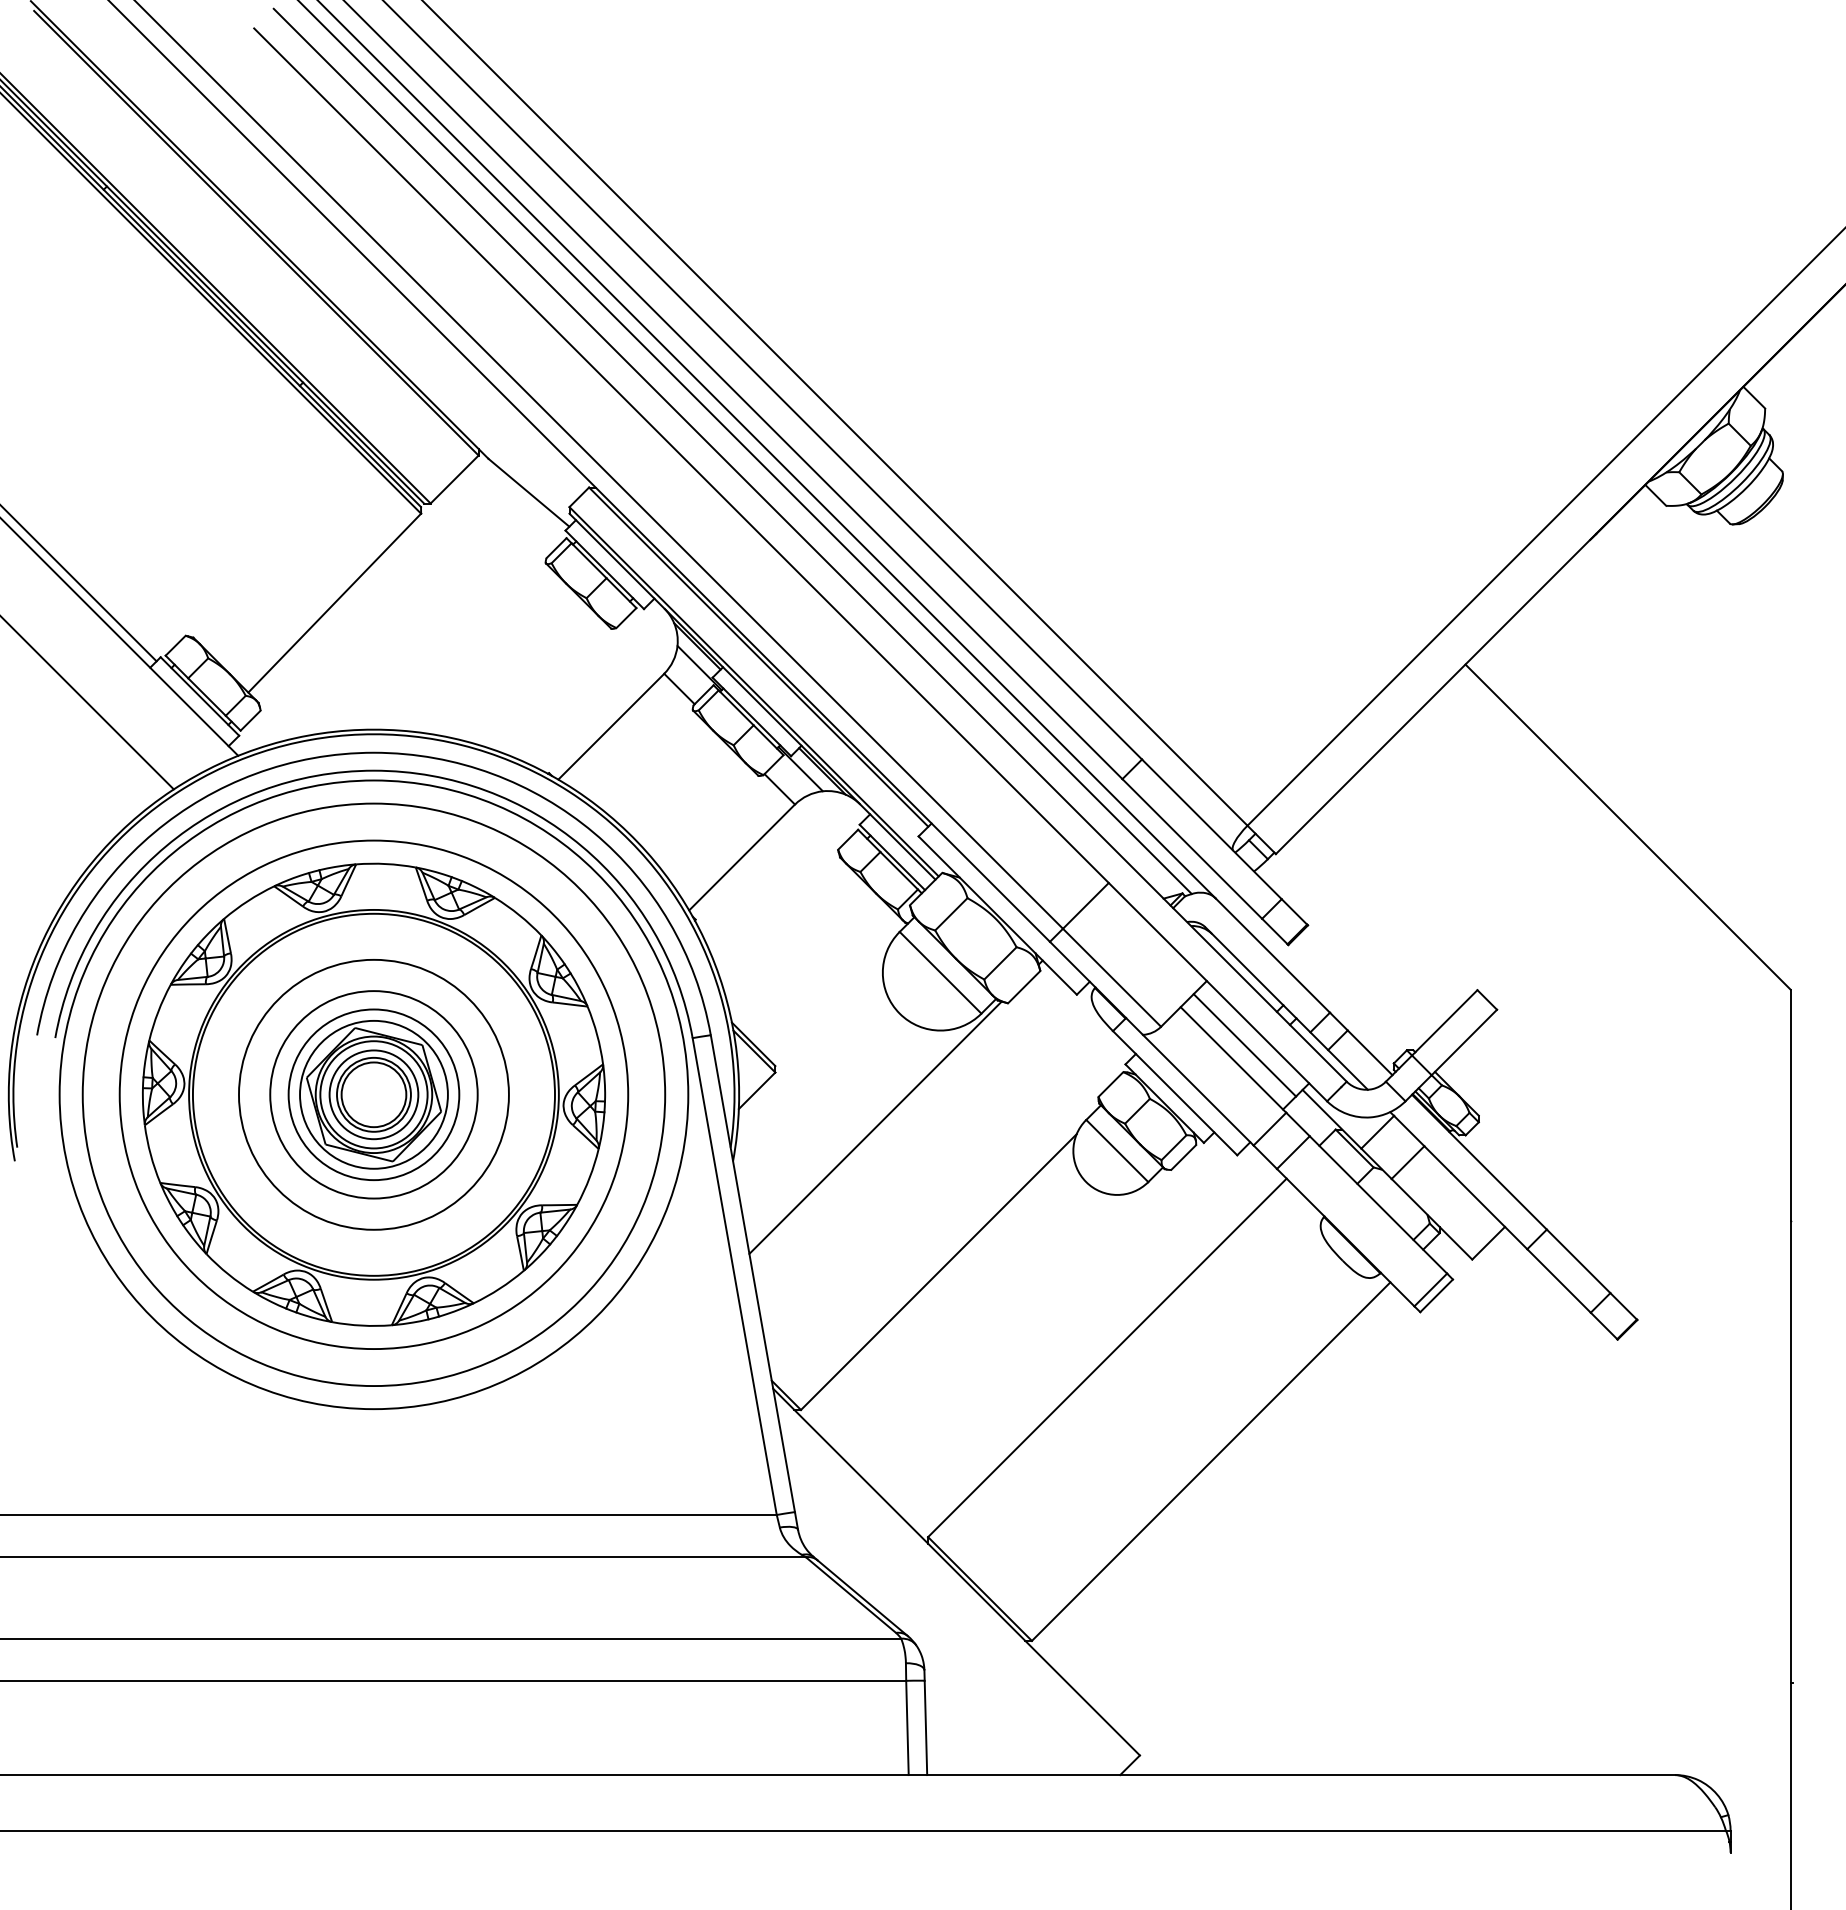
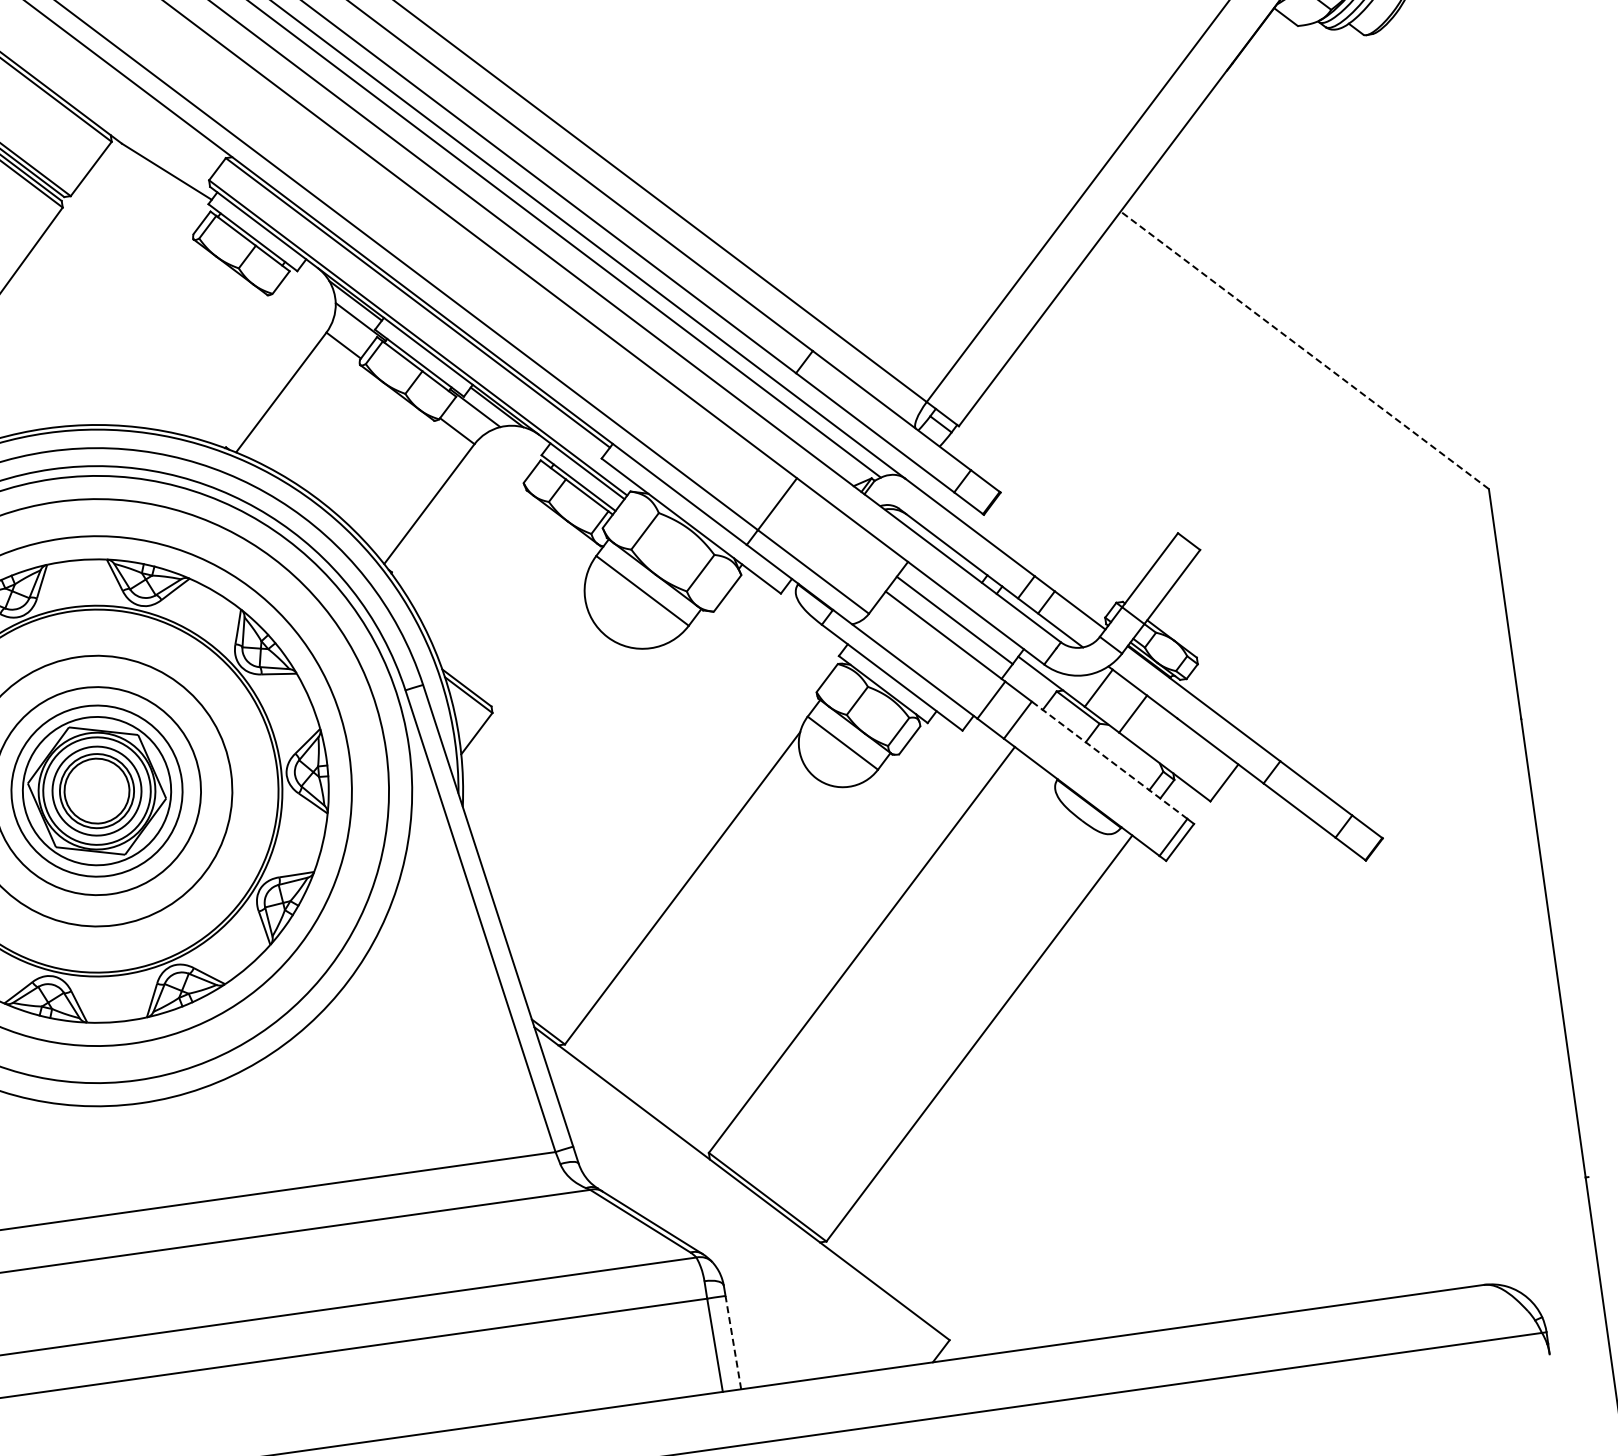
line: (1628, 827) -> (1305, 350), solid -> dashed
line: (875, 1127) -> (599, 753), removed
line: (1378, 1204) -> (1109, 759), solid -> dashed
line: (925, 1727) -> (732, 1342), solid -> dashed

